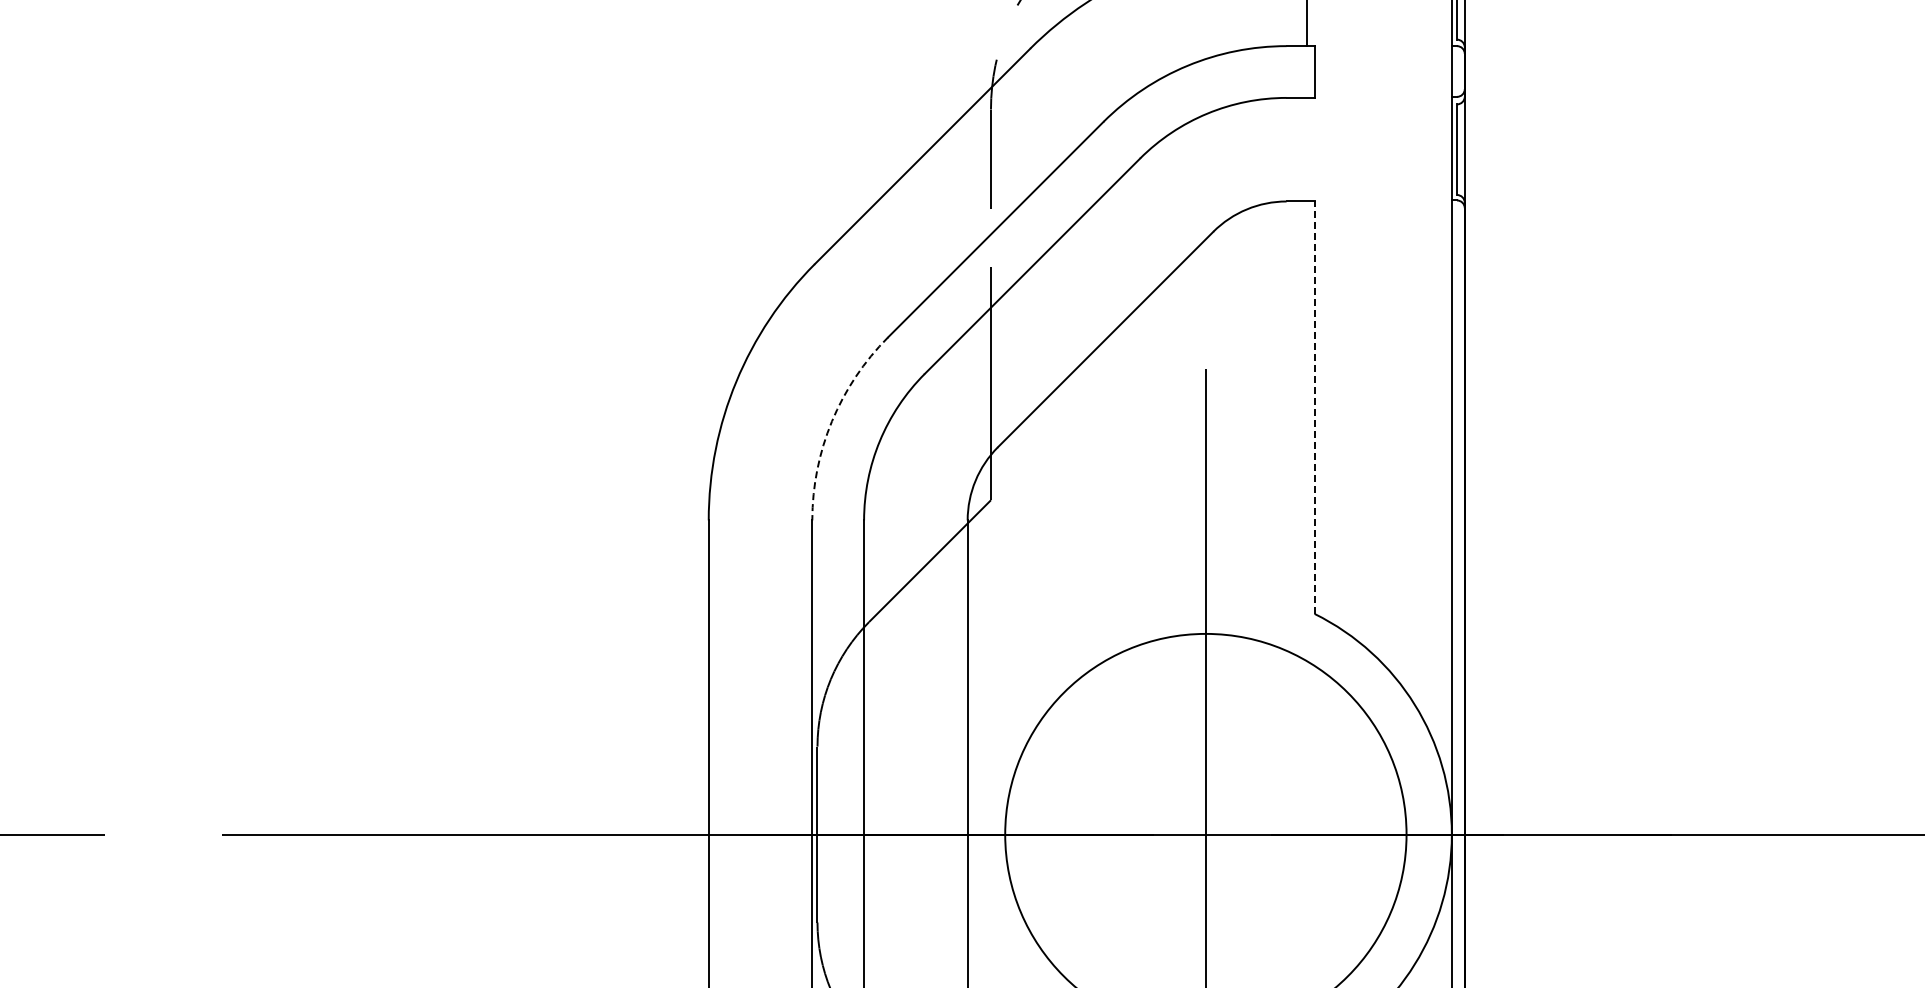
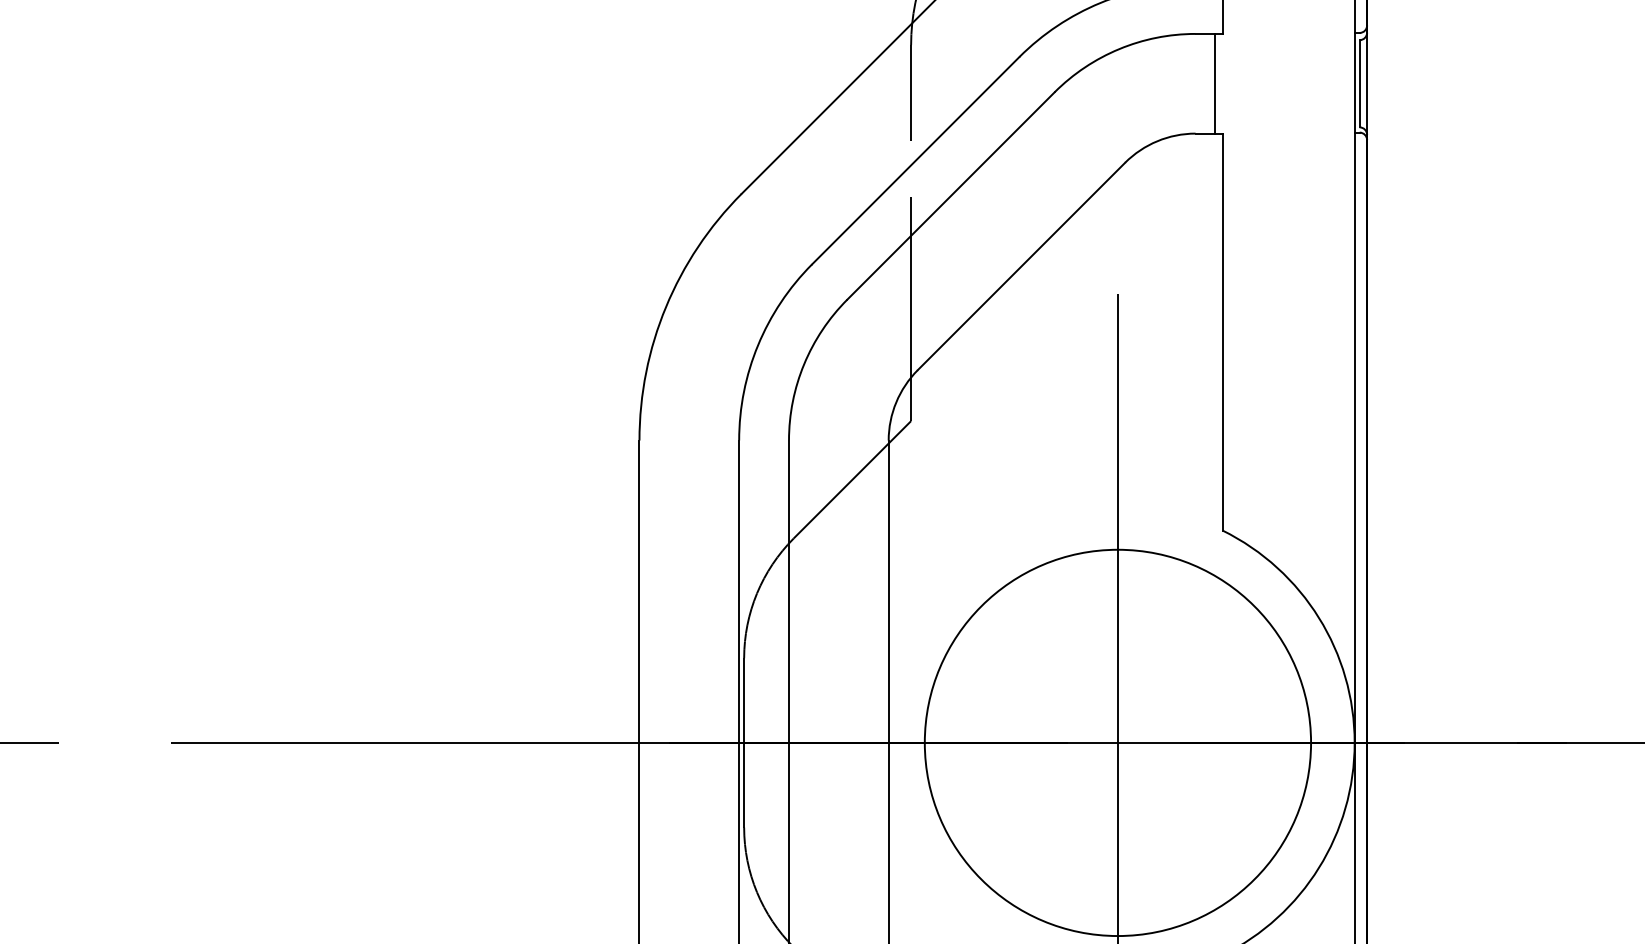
line: (1306, 149) -> (1214, 83), added
line: (1314, 407) -> (1222, 331), dashed -> solid
arc: (832, 421) -> (758, 345), dashed -> solid

